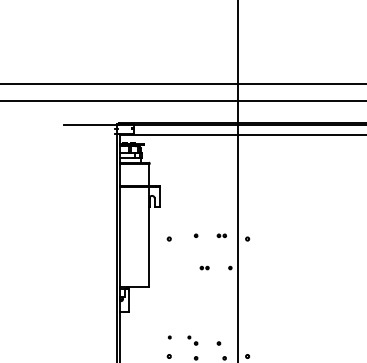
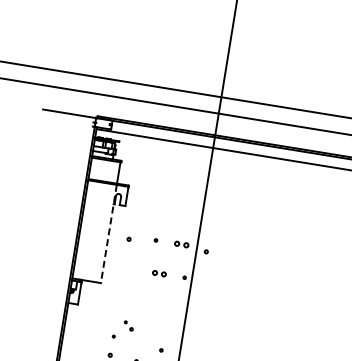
part: (221, 235) -> (181, 244), size x1.6
line: (148, 236) -> (108, 233), solid -> dashed
part: (204, 267) -> (159, 273), size x1.6
part: (192, 340) -> (128, 325), moved

